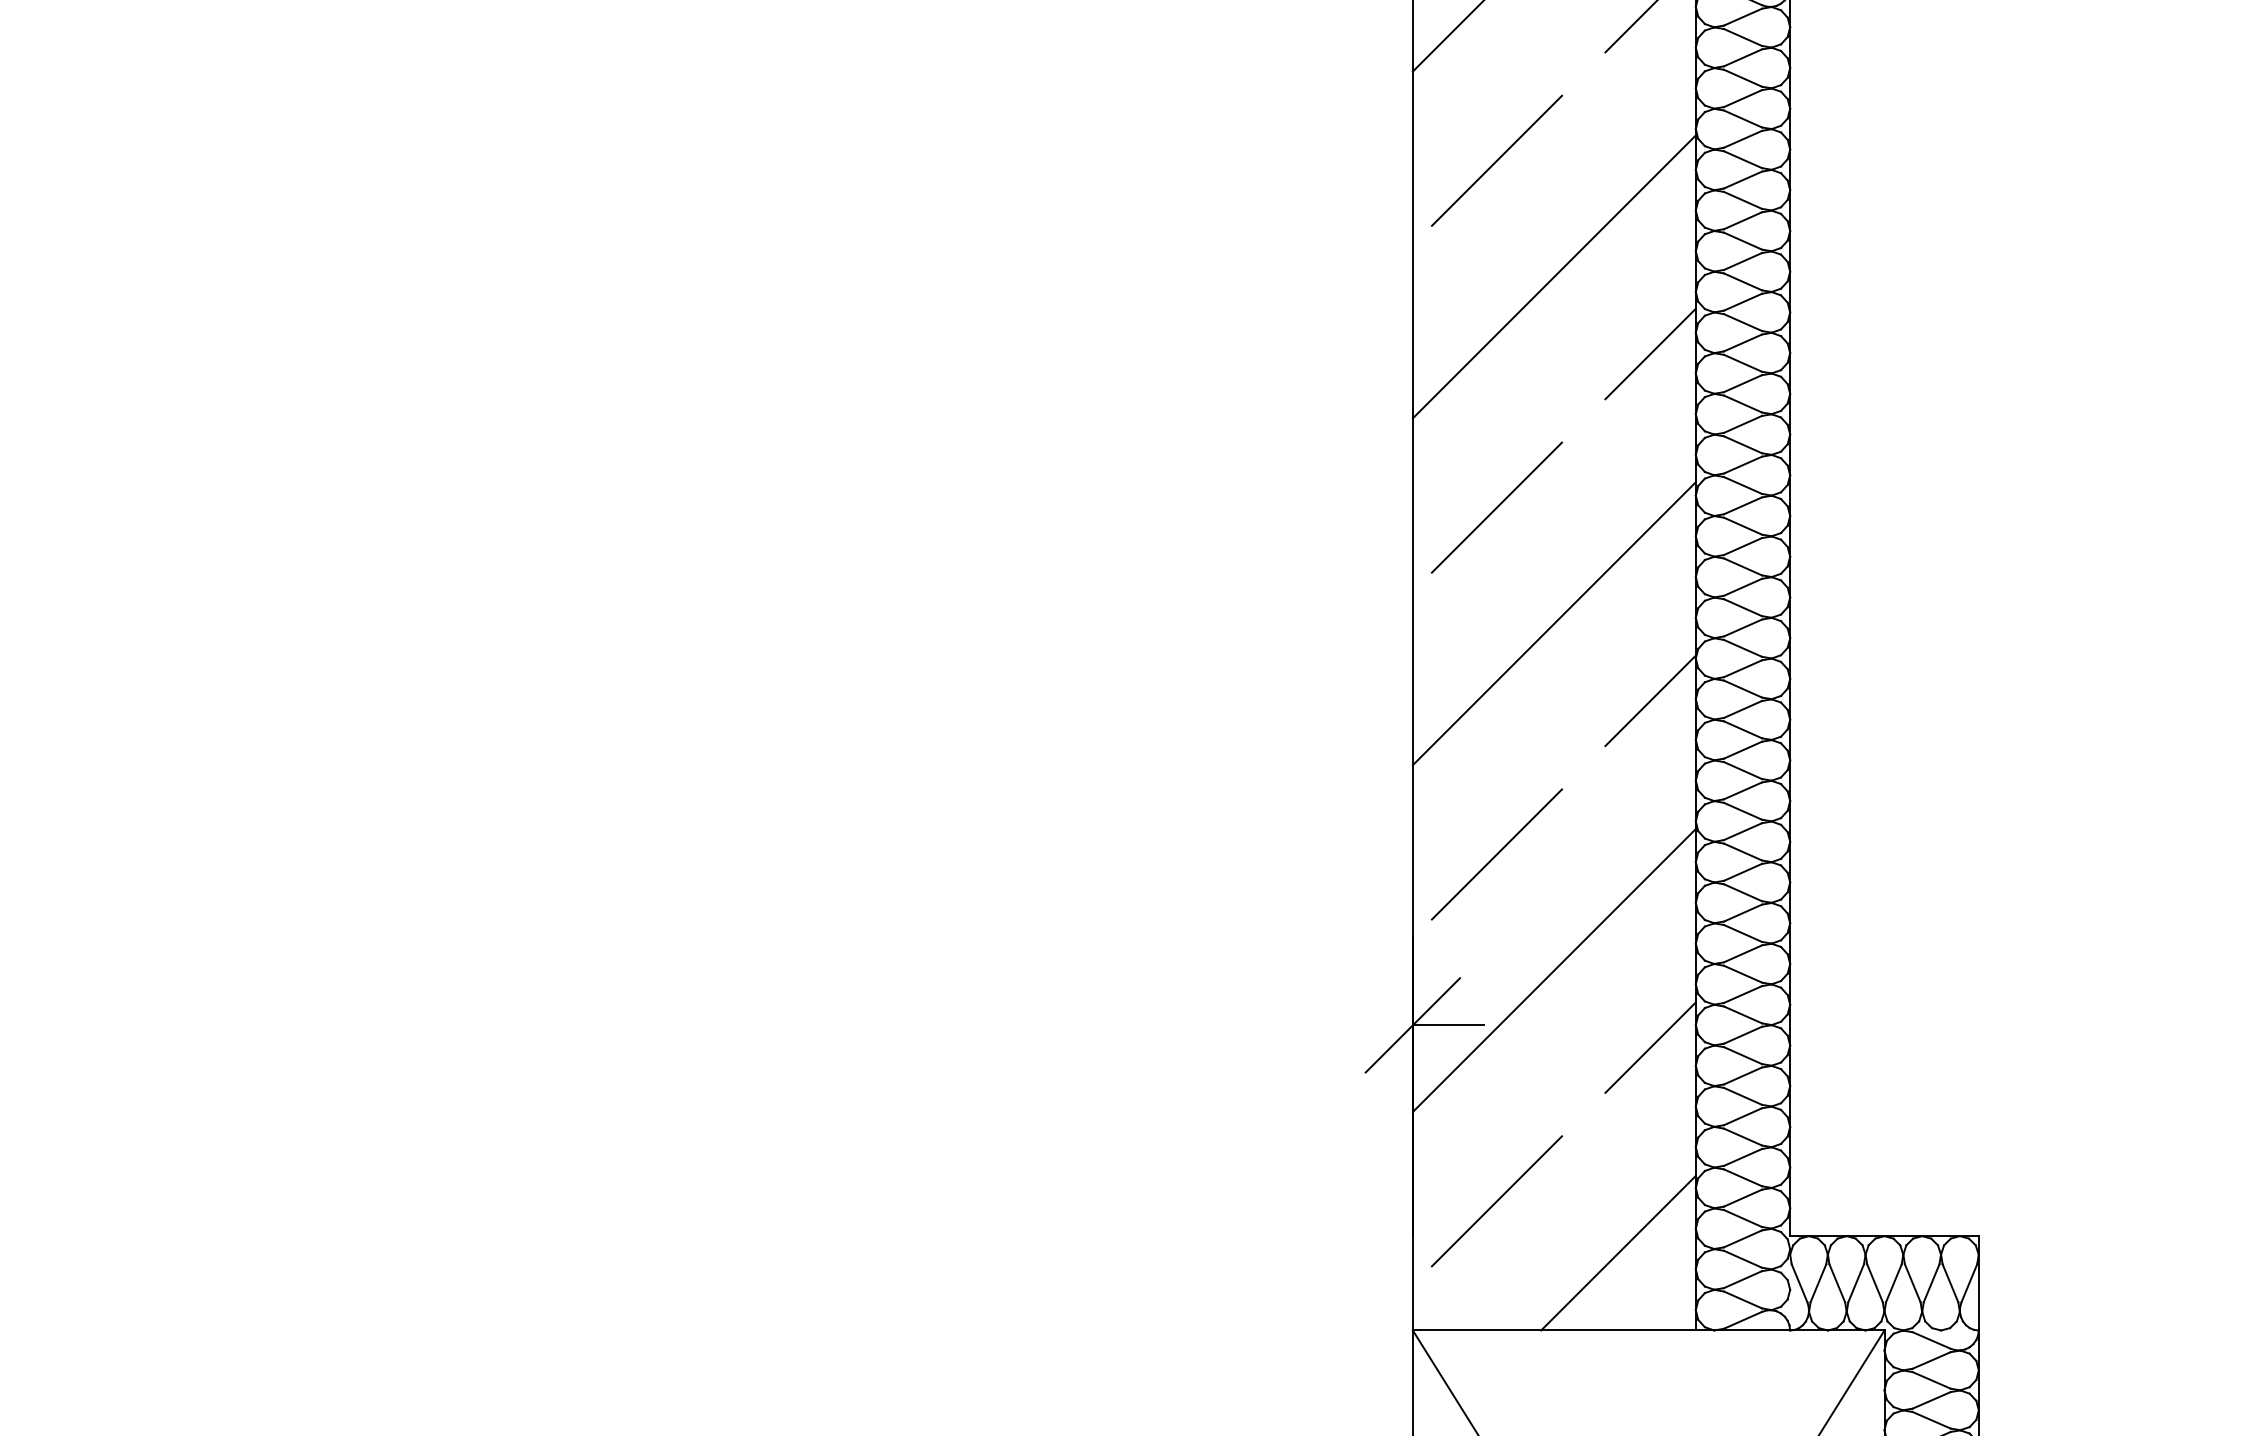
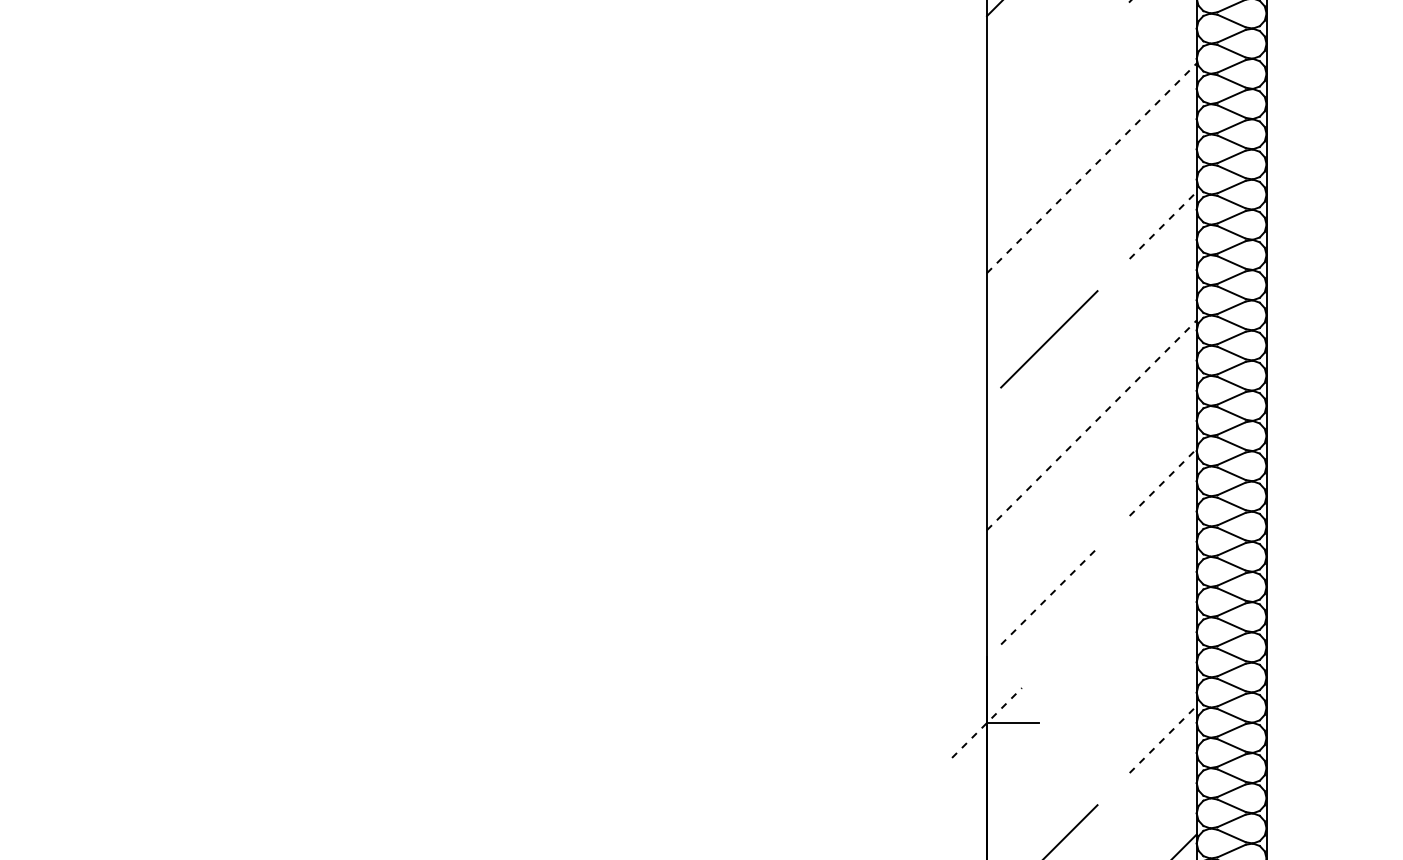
line: (1496, 160) -> (1048, 82), removed
line: (1554, 276) -> (1091, 168), solid -> dashed
line: (1650, 354) -> (1163, 225), solid -> dashed
line: (1554, 623) -> (1091, 425), solid -> dashed
line: (1650, 700) -> (1163, 482), solid -> dashed
line: (1496, 854) -> (1048, 596), solid -> dashed
line: (1553, 970) -> (1091, 682), removed
line: (1412, 1025) -> (986, 723), solid -> dashed
line: (1650, 1047) -> (1163, 739), solid -> dashed

